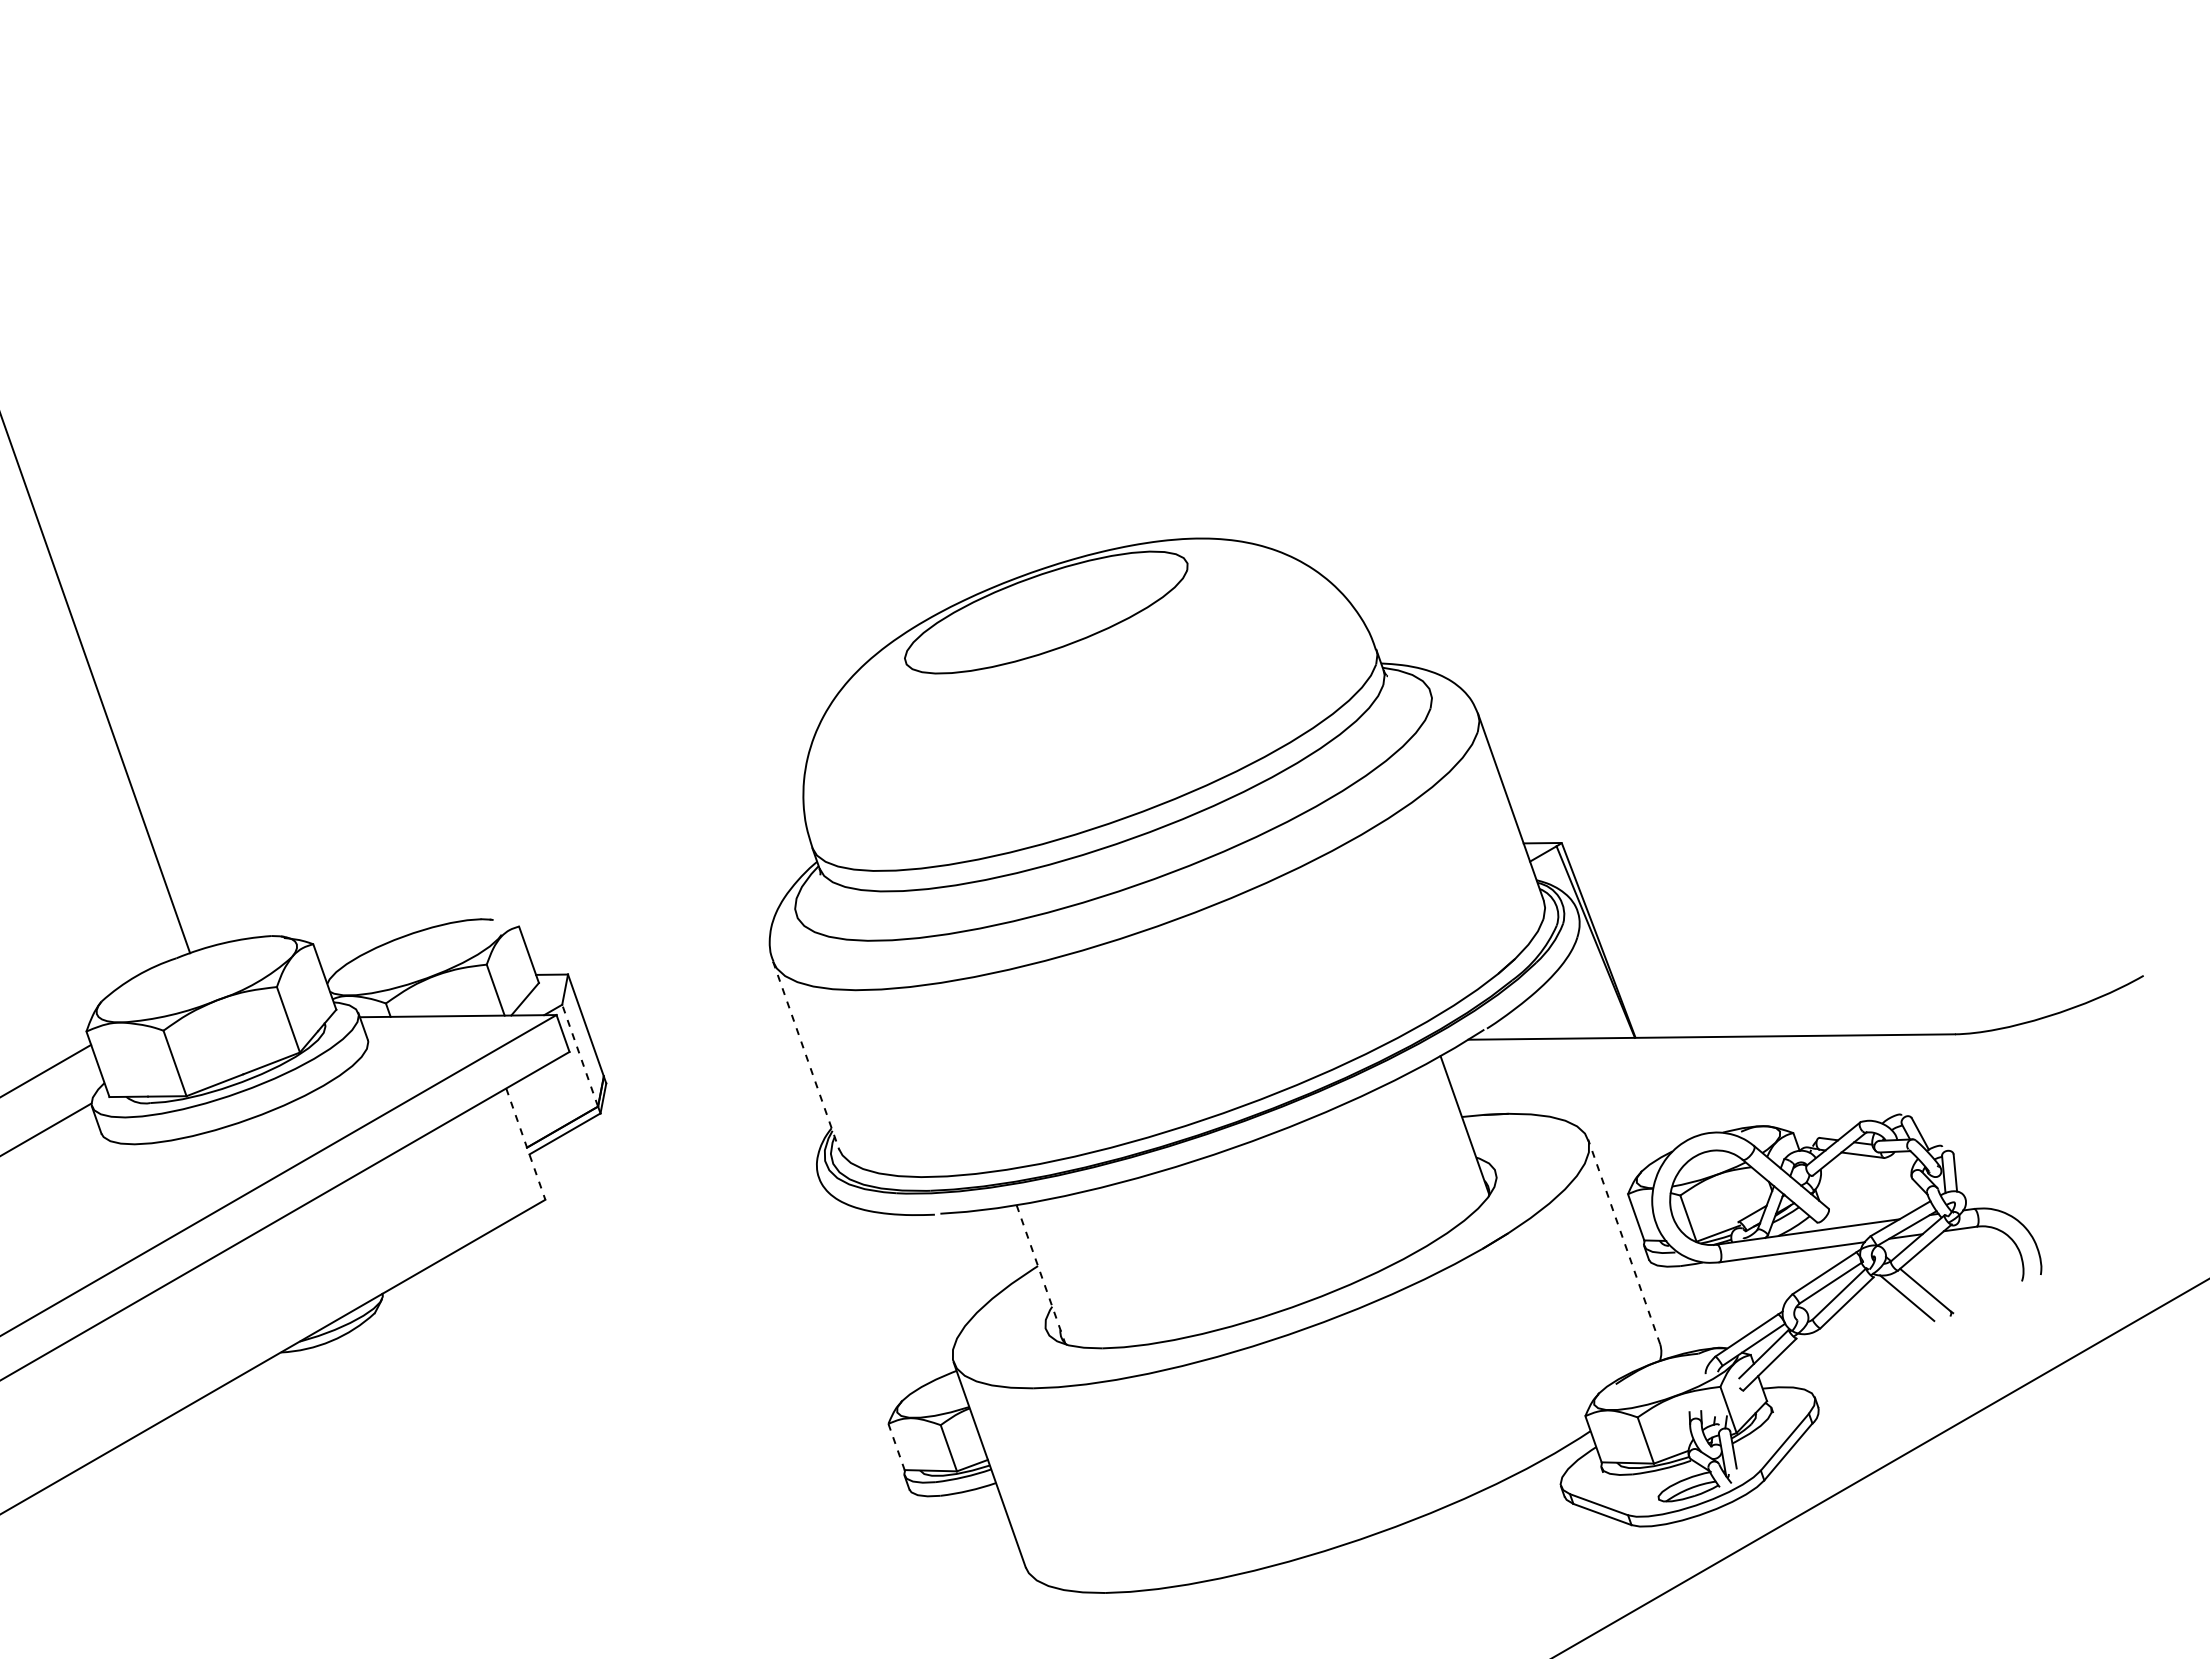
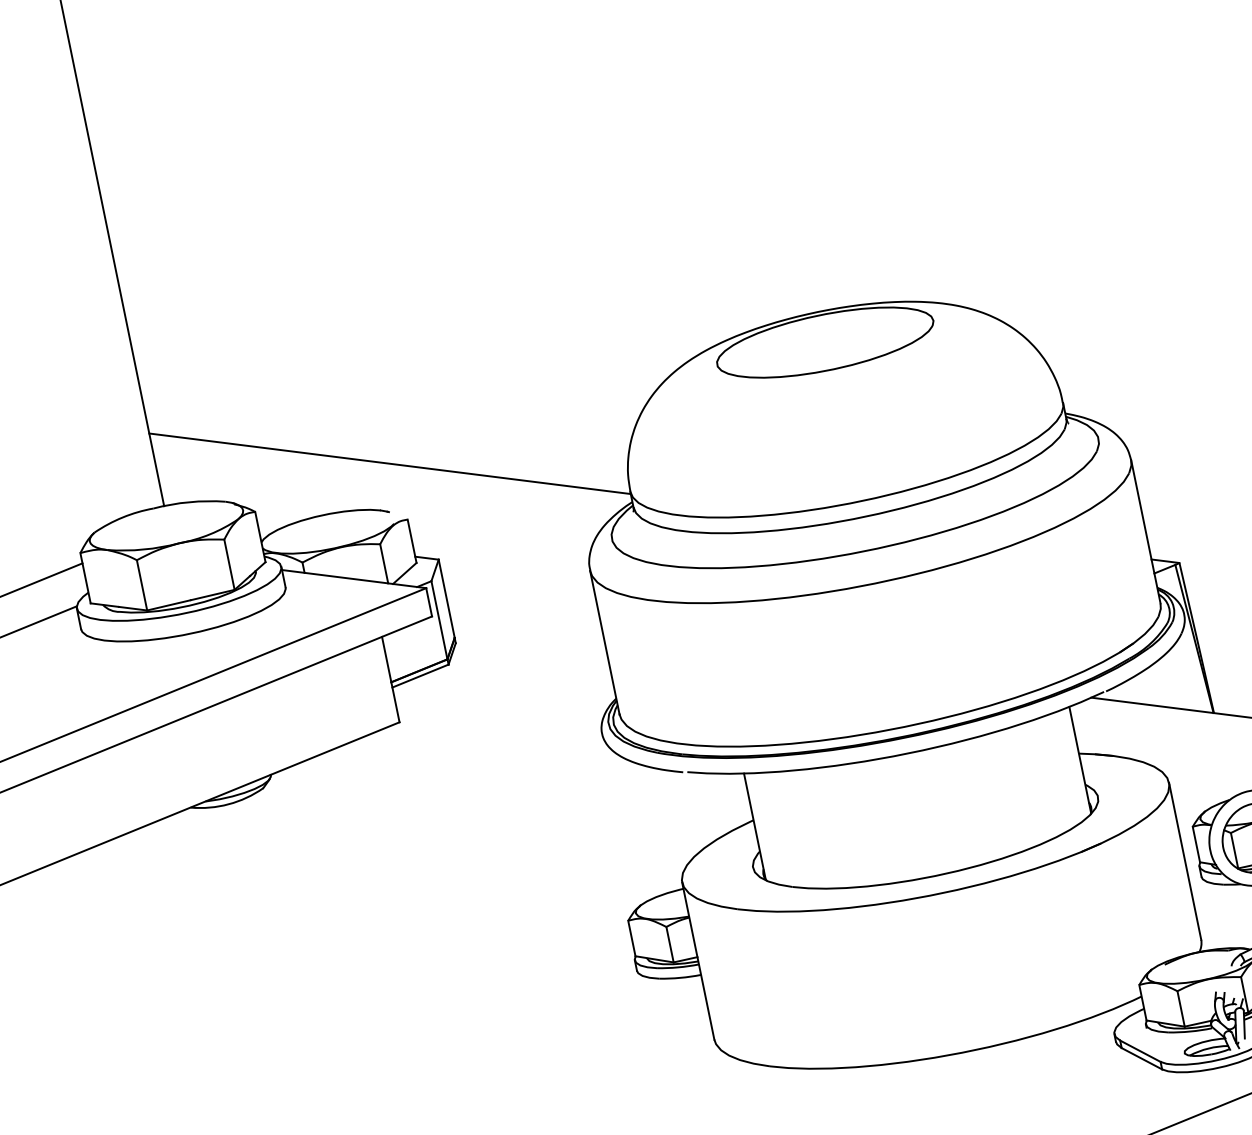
line: (484, 854) -> (389, 463), added
line: (580, 1055) -> (439, 620), dashed -> solid
line: (806, 1055) -> (605, 642), dashed -> solid
line: (525, 1144) -> (390, 679), dashed -> solid
line: (1624, 1241) -> (1185, 861), dashed -> solid
line: (1041, 1274) -> (755, 826), dashed -> solid
line: (896, 1447) -> (631, 938), dashed -> solid

